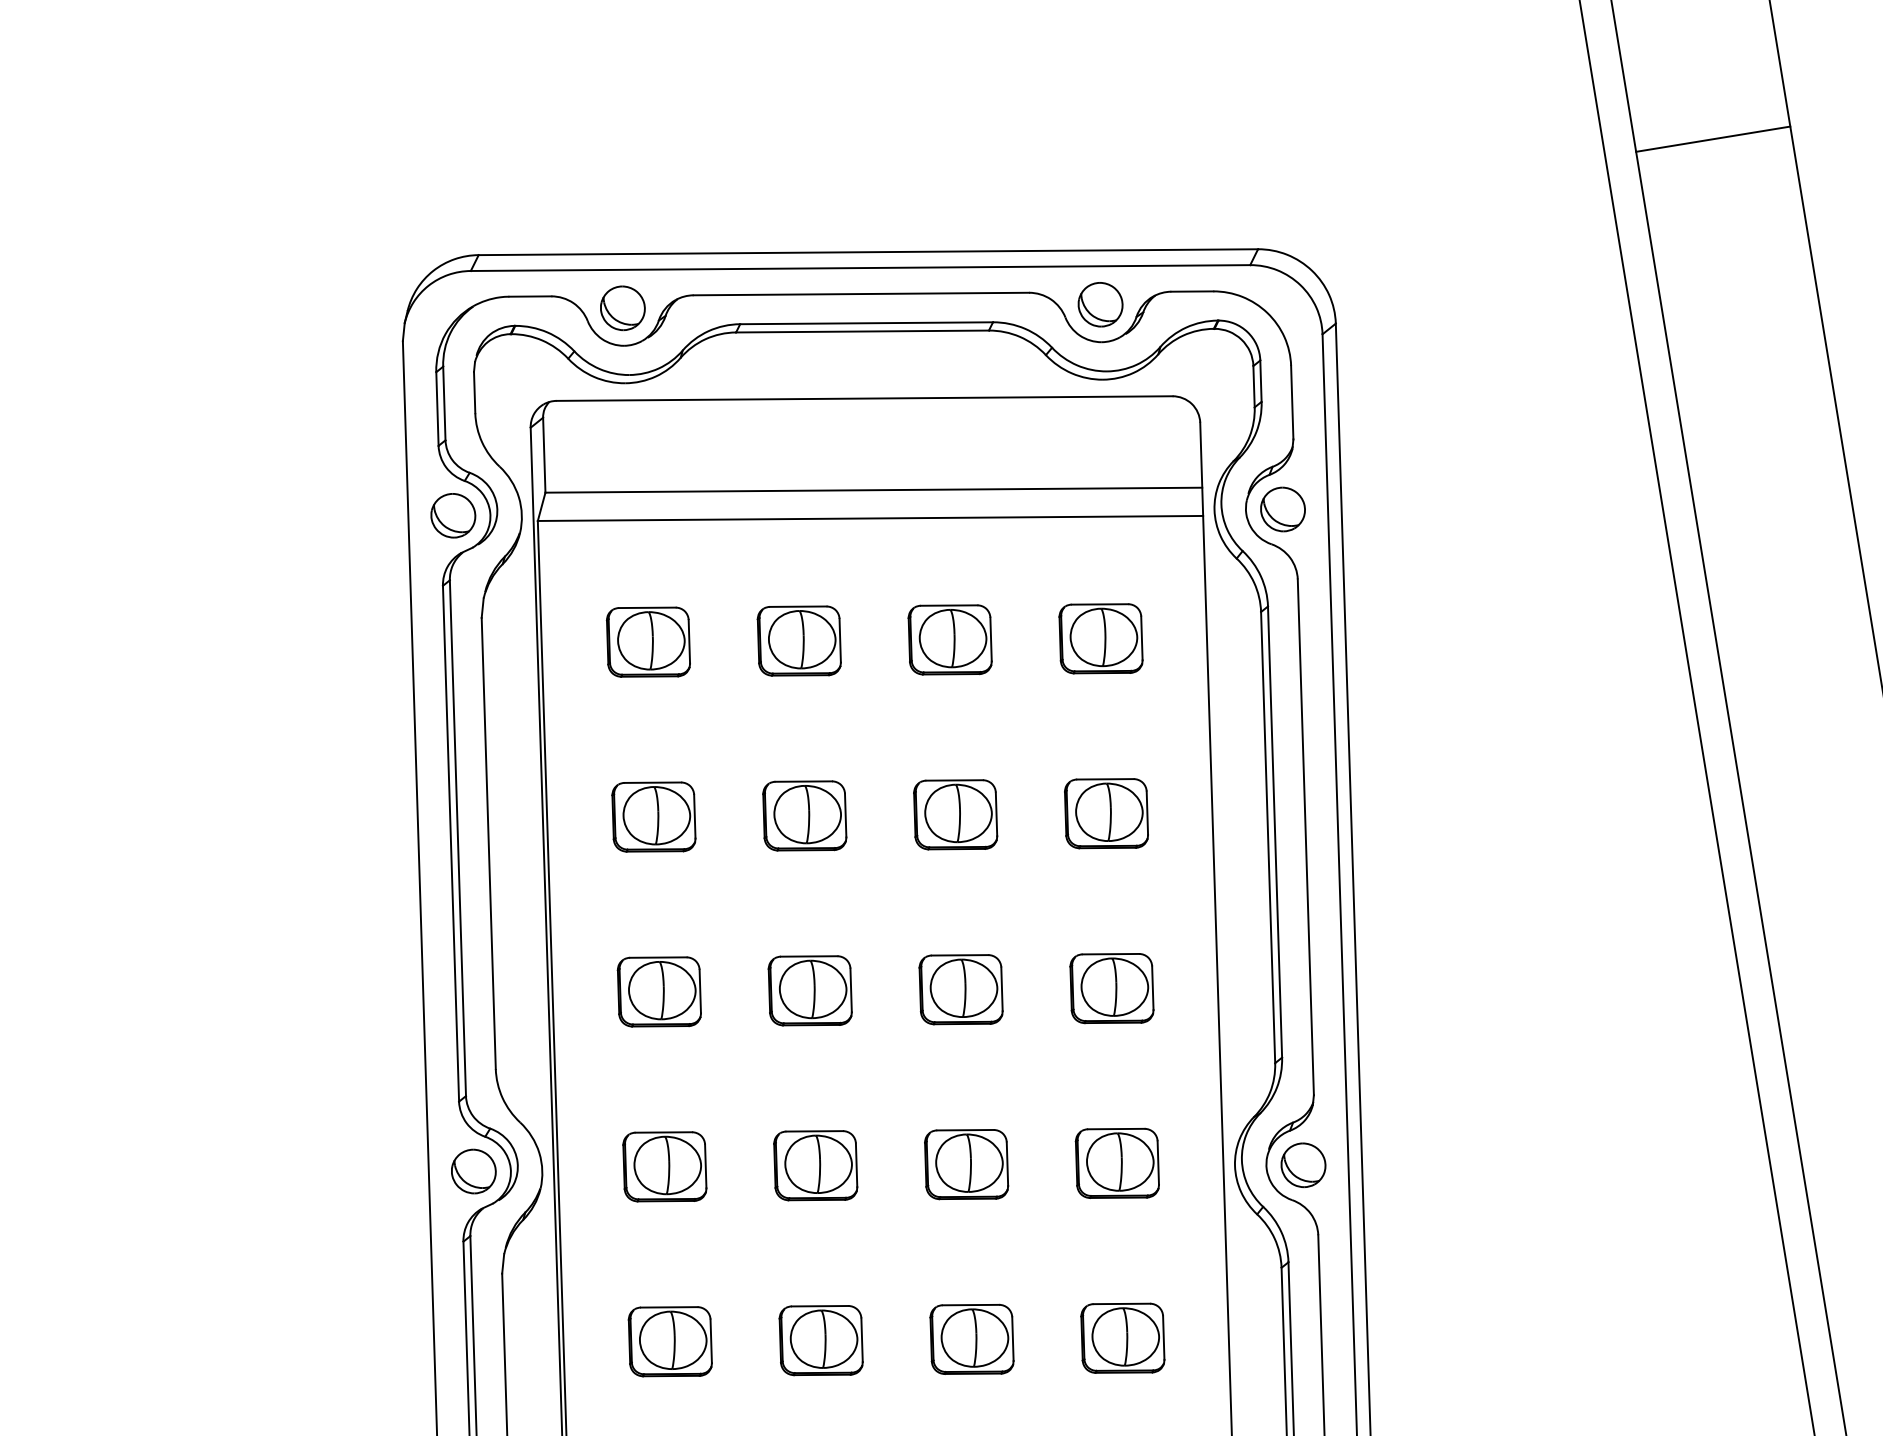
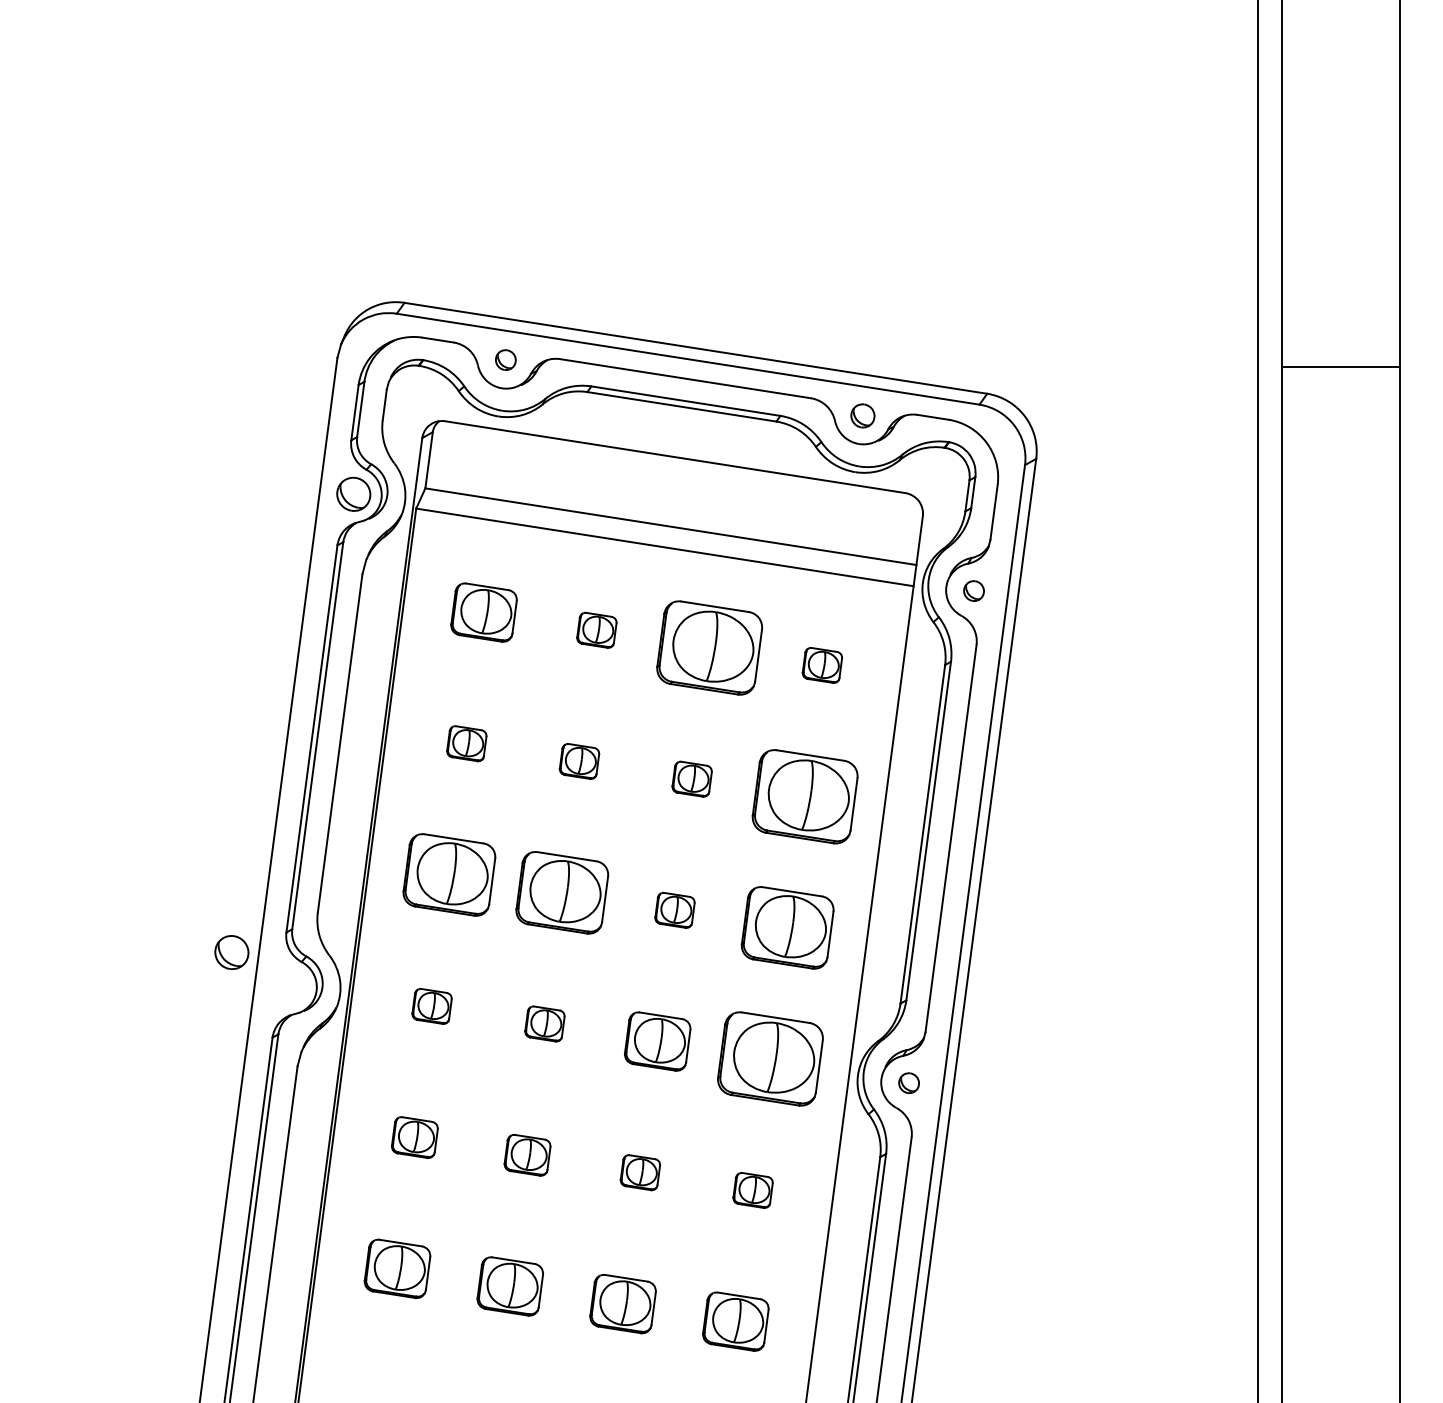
part: (1099, 304) -> (862, 415), size x0.7
part: (622, 307) -> (505, 359), size x0.6
part: (1282, 508) -> (973, 590), size x0.6
part: (1101, 638) -> (822, 665), size x0.6
part: (949, 639) -> (709, 647), size x1.6
part: (798, 641) -> (596, 630), size x0.6
part: (1105, 813) -> (804, 796), size x1.6
part: (804, 815) -> (579, 761), size x0.6
part: (954, 815) -> (691, 779), size x0.6
part: (653, 816) -> (466, 743), size x0.6
part: (1111, 988) -> (787, 927), size x1.4
part: (809, 990) -> (561, 892), size x1.4
part: (960, 990) -> (674, 910), size x0.6
part: (659, 992) -> (449, 875), size x1.4
part: (1117, 1163) -> (770, 1059), size x1.6
part: (1302, 1164) -> (908, 1082), size x0.6
part: (815, 1165) -> (544, 1023), size x0.6
part: (664, 1167) -> (431, 1006), size x0.6
part: (473, 1171) -> (231, 952), moved
part: (972, 1338) -> (640, 1172), size x0.6
part: (1122, 1338) -> (752, 1190), size x0.6
part: (821, 1340) -> (527, 1155), size x0.7
part: (669, 1341) -> (414, 1137), size x0.7

